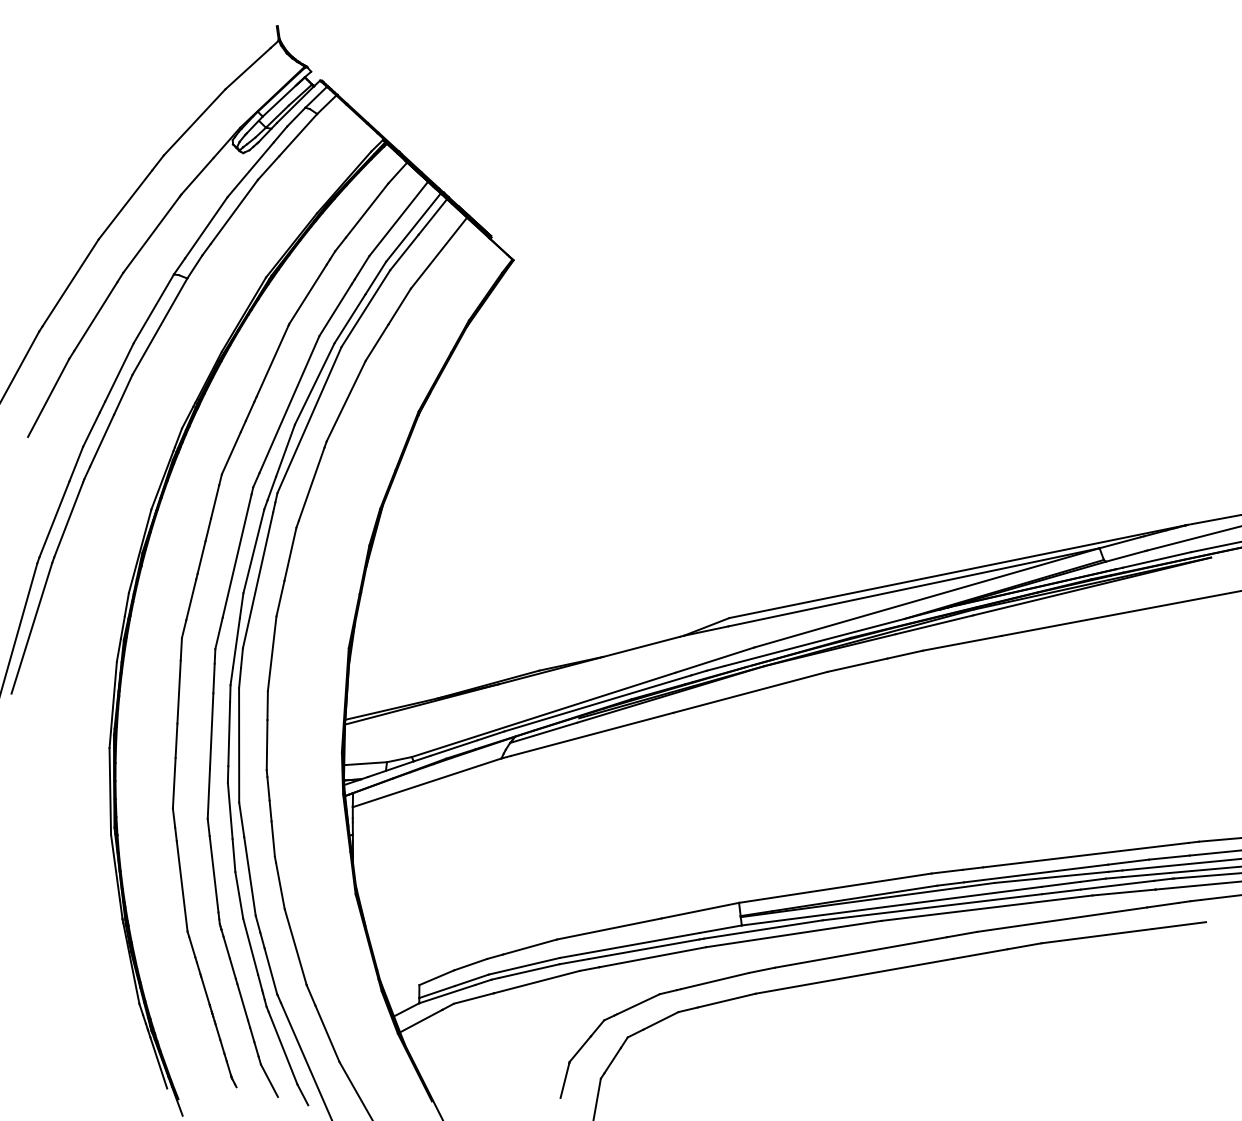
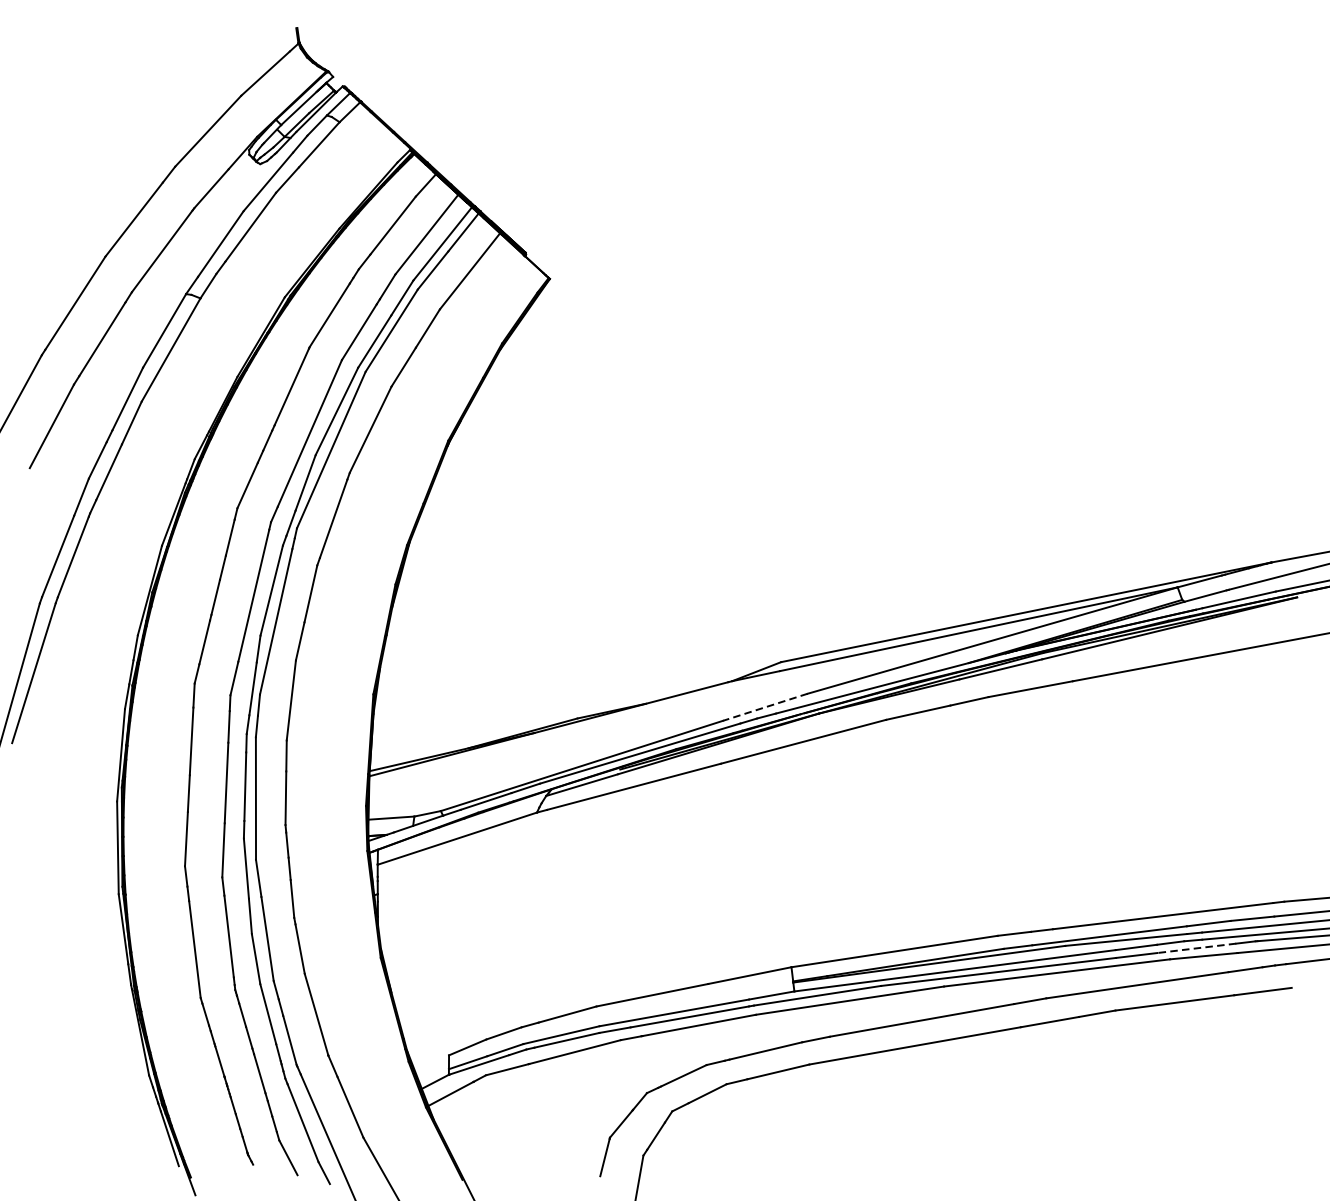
line: (714, 660) -> (765, 707), solid -> dashed
line: (1117, 885) -> (1196, 948), solid -> dashed

